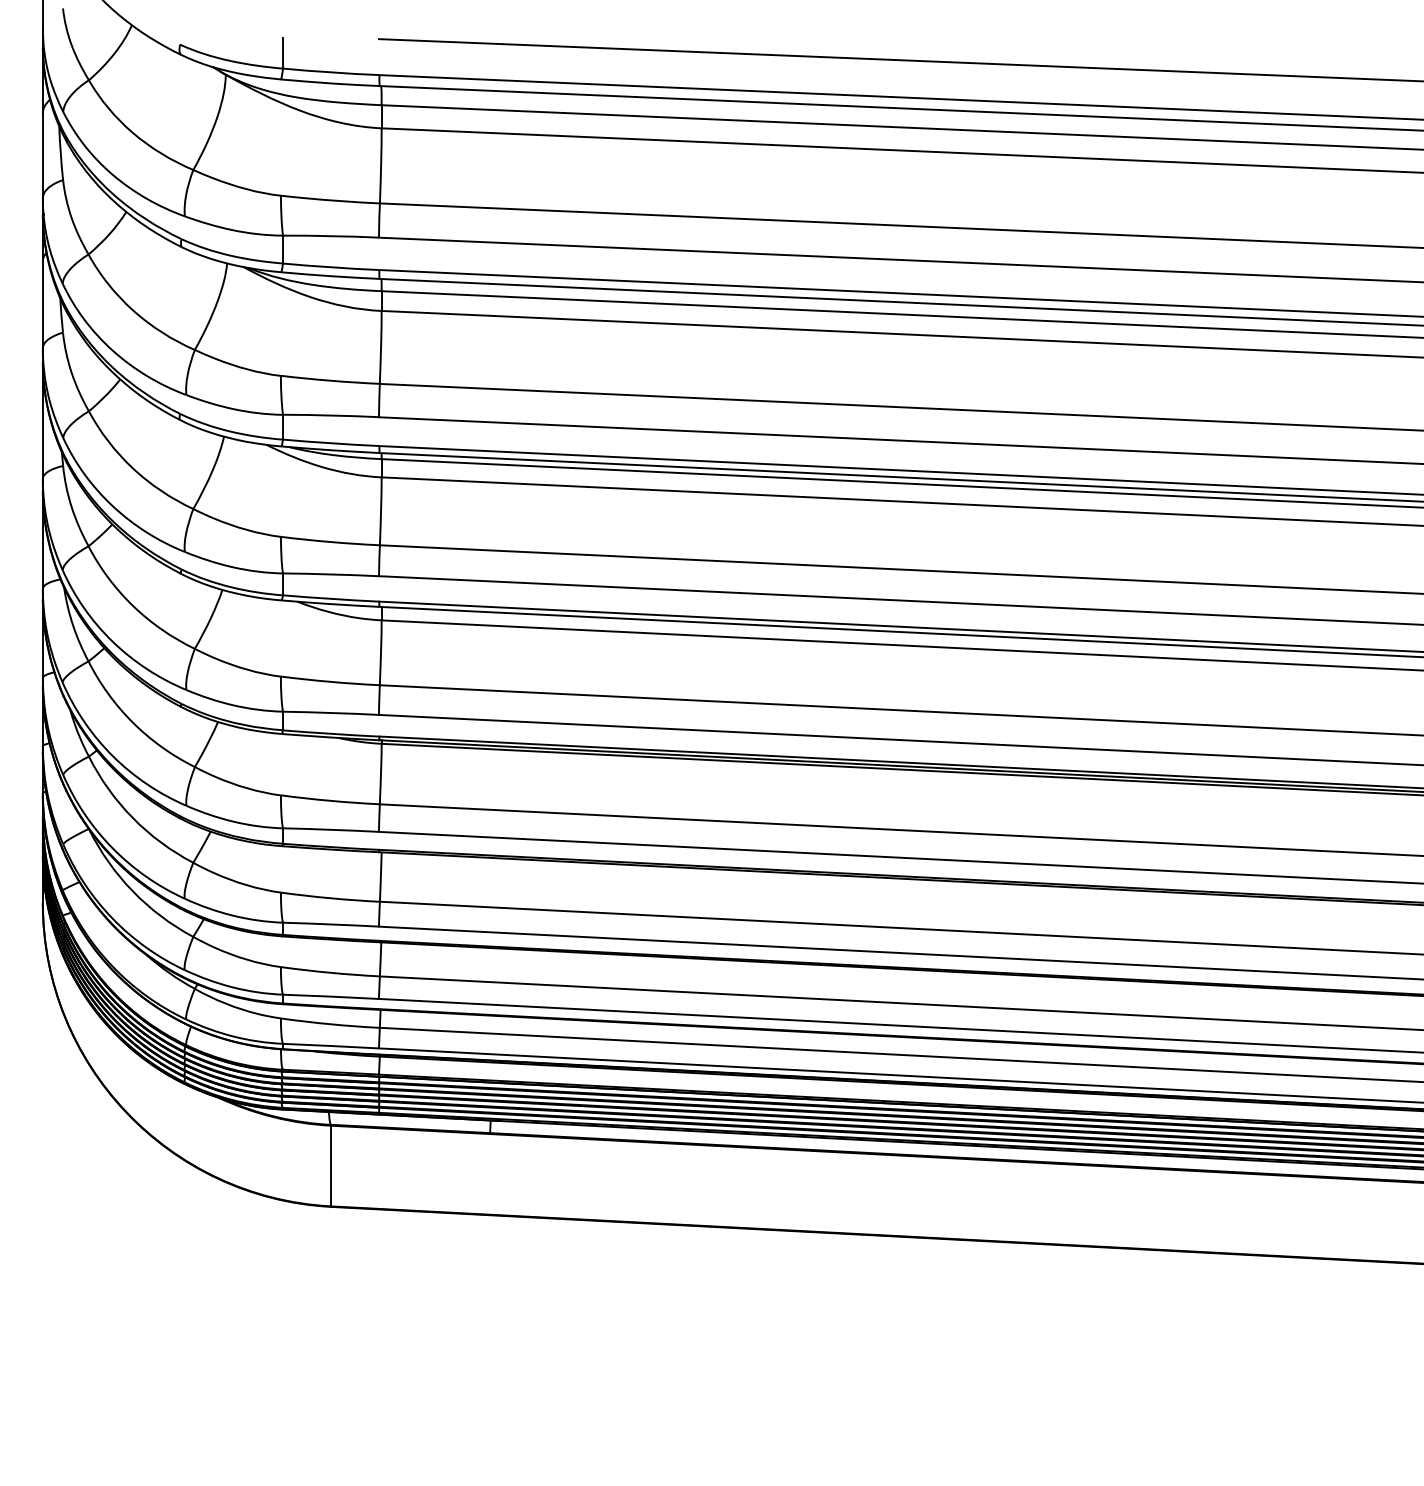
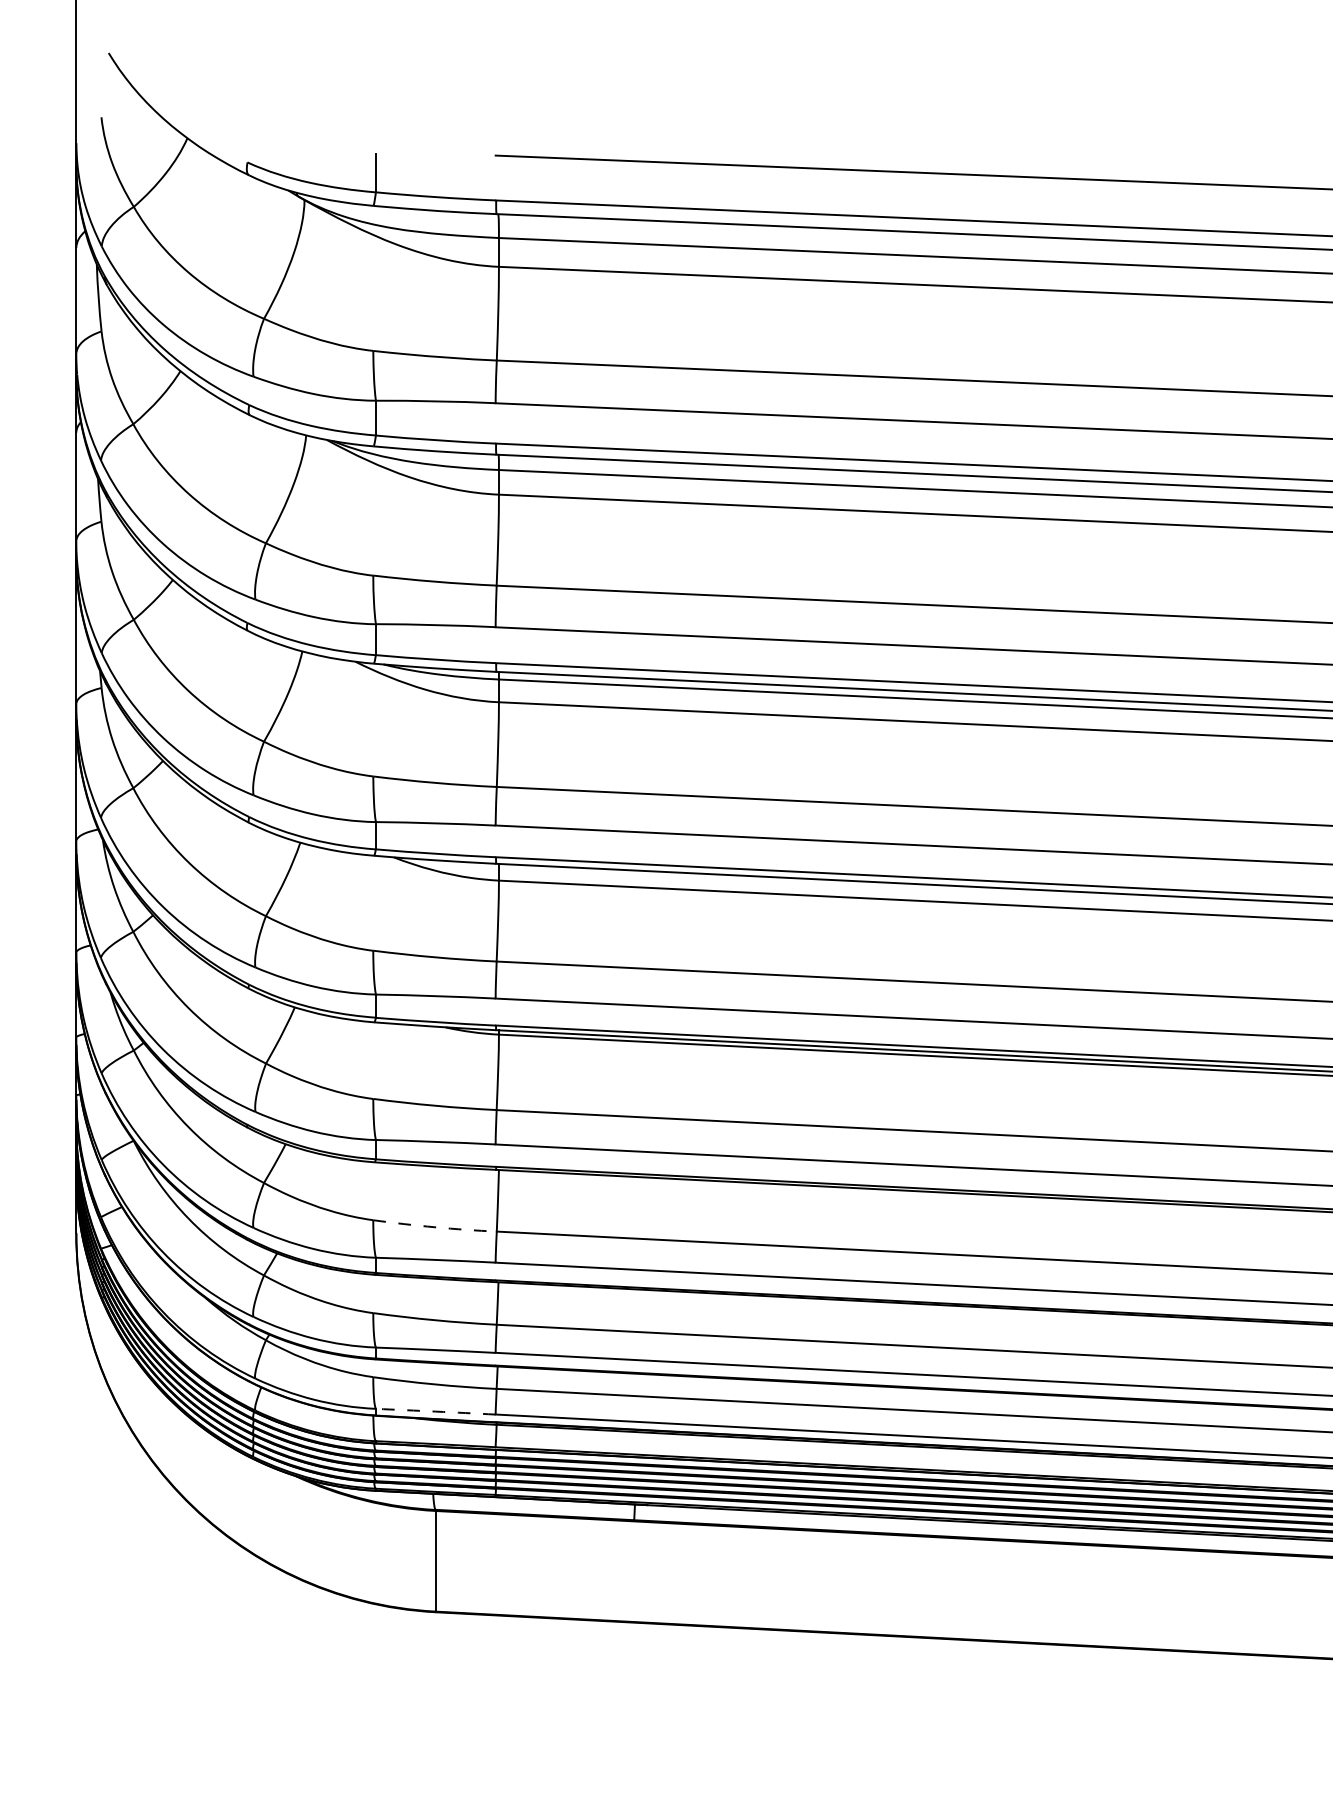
arc: (330, 898) -> (435, 1227), solid -> dashed
arc: (331, 1046) -> (436, 1412), solid -> dashed

